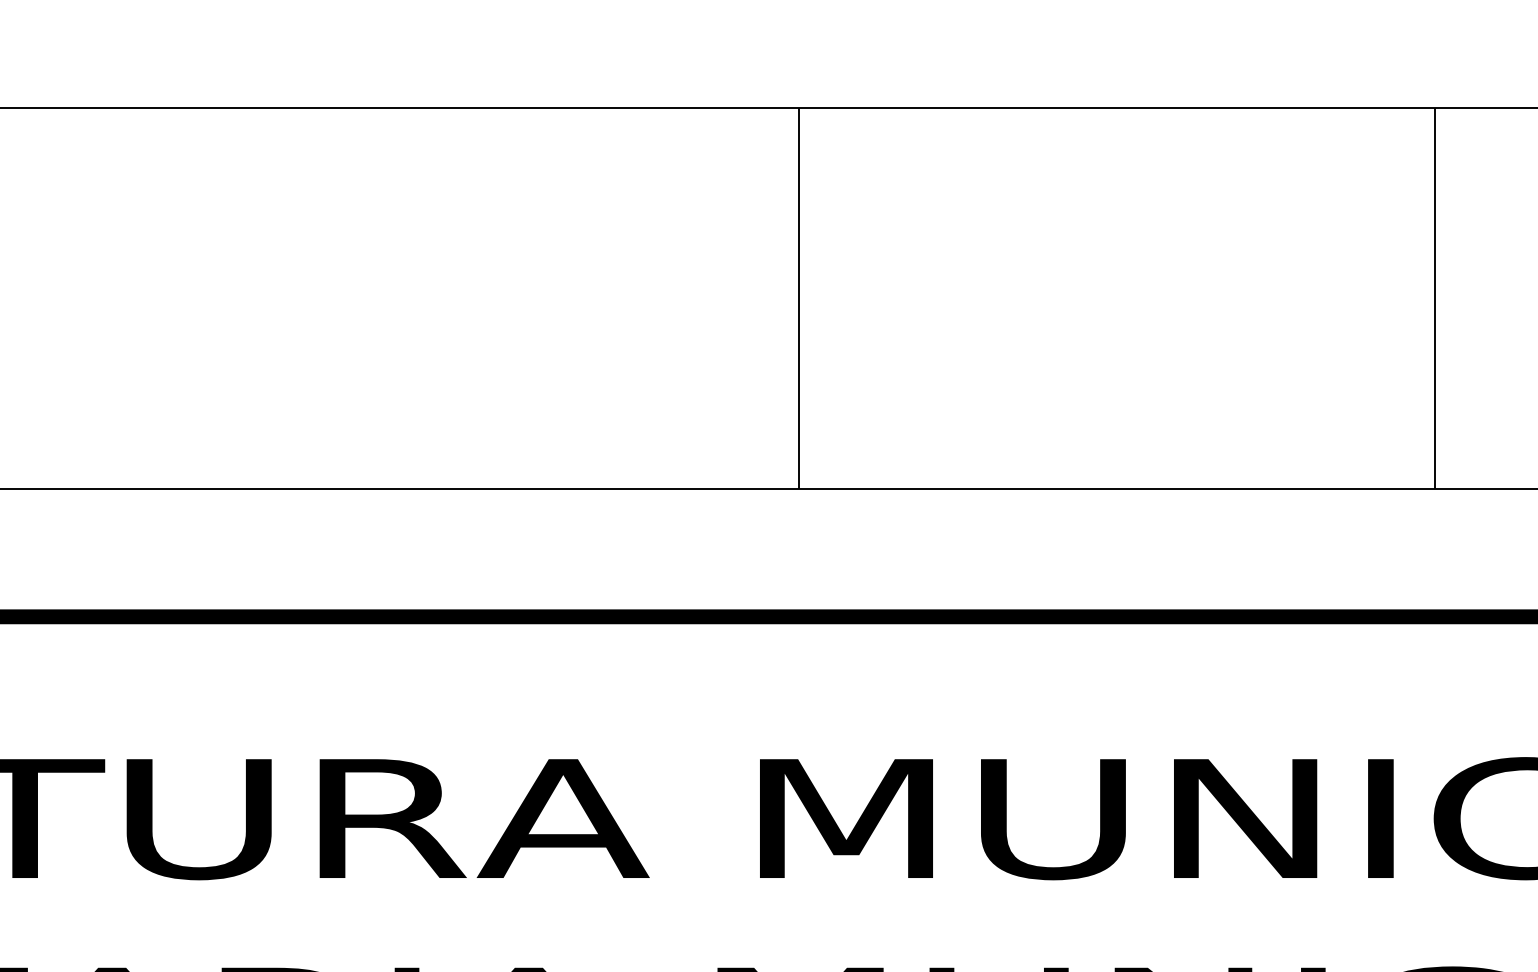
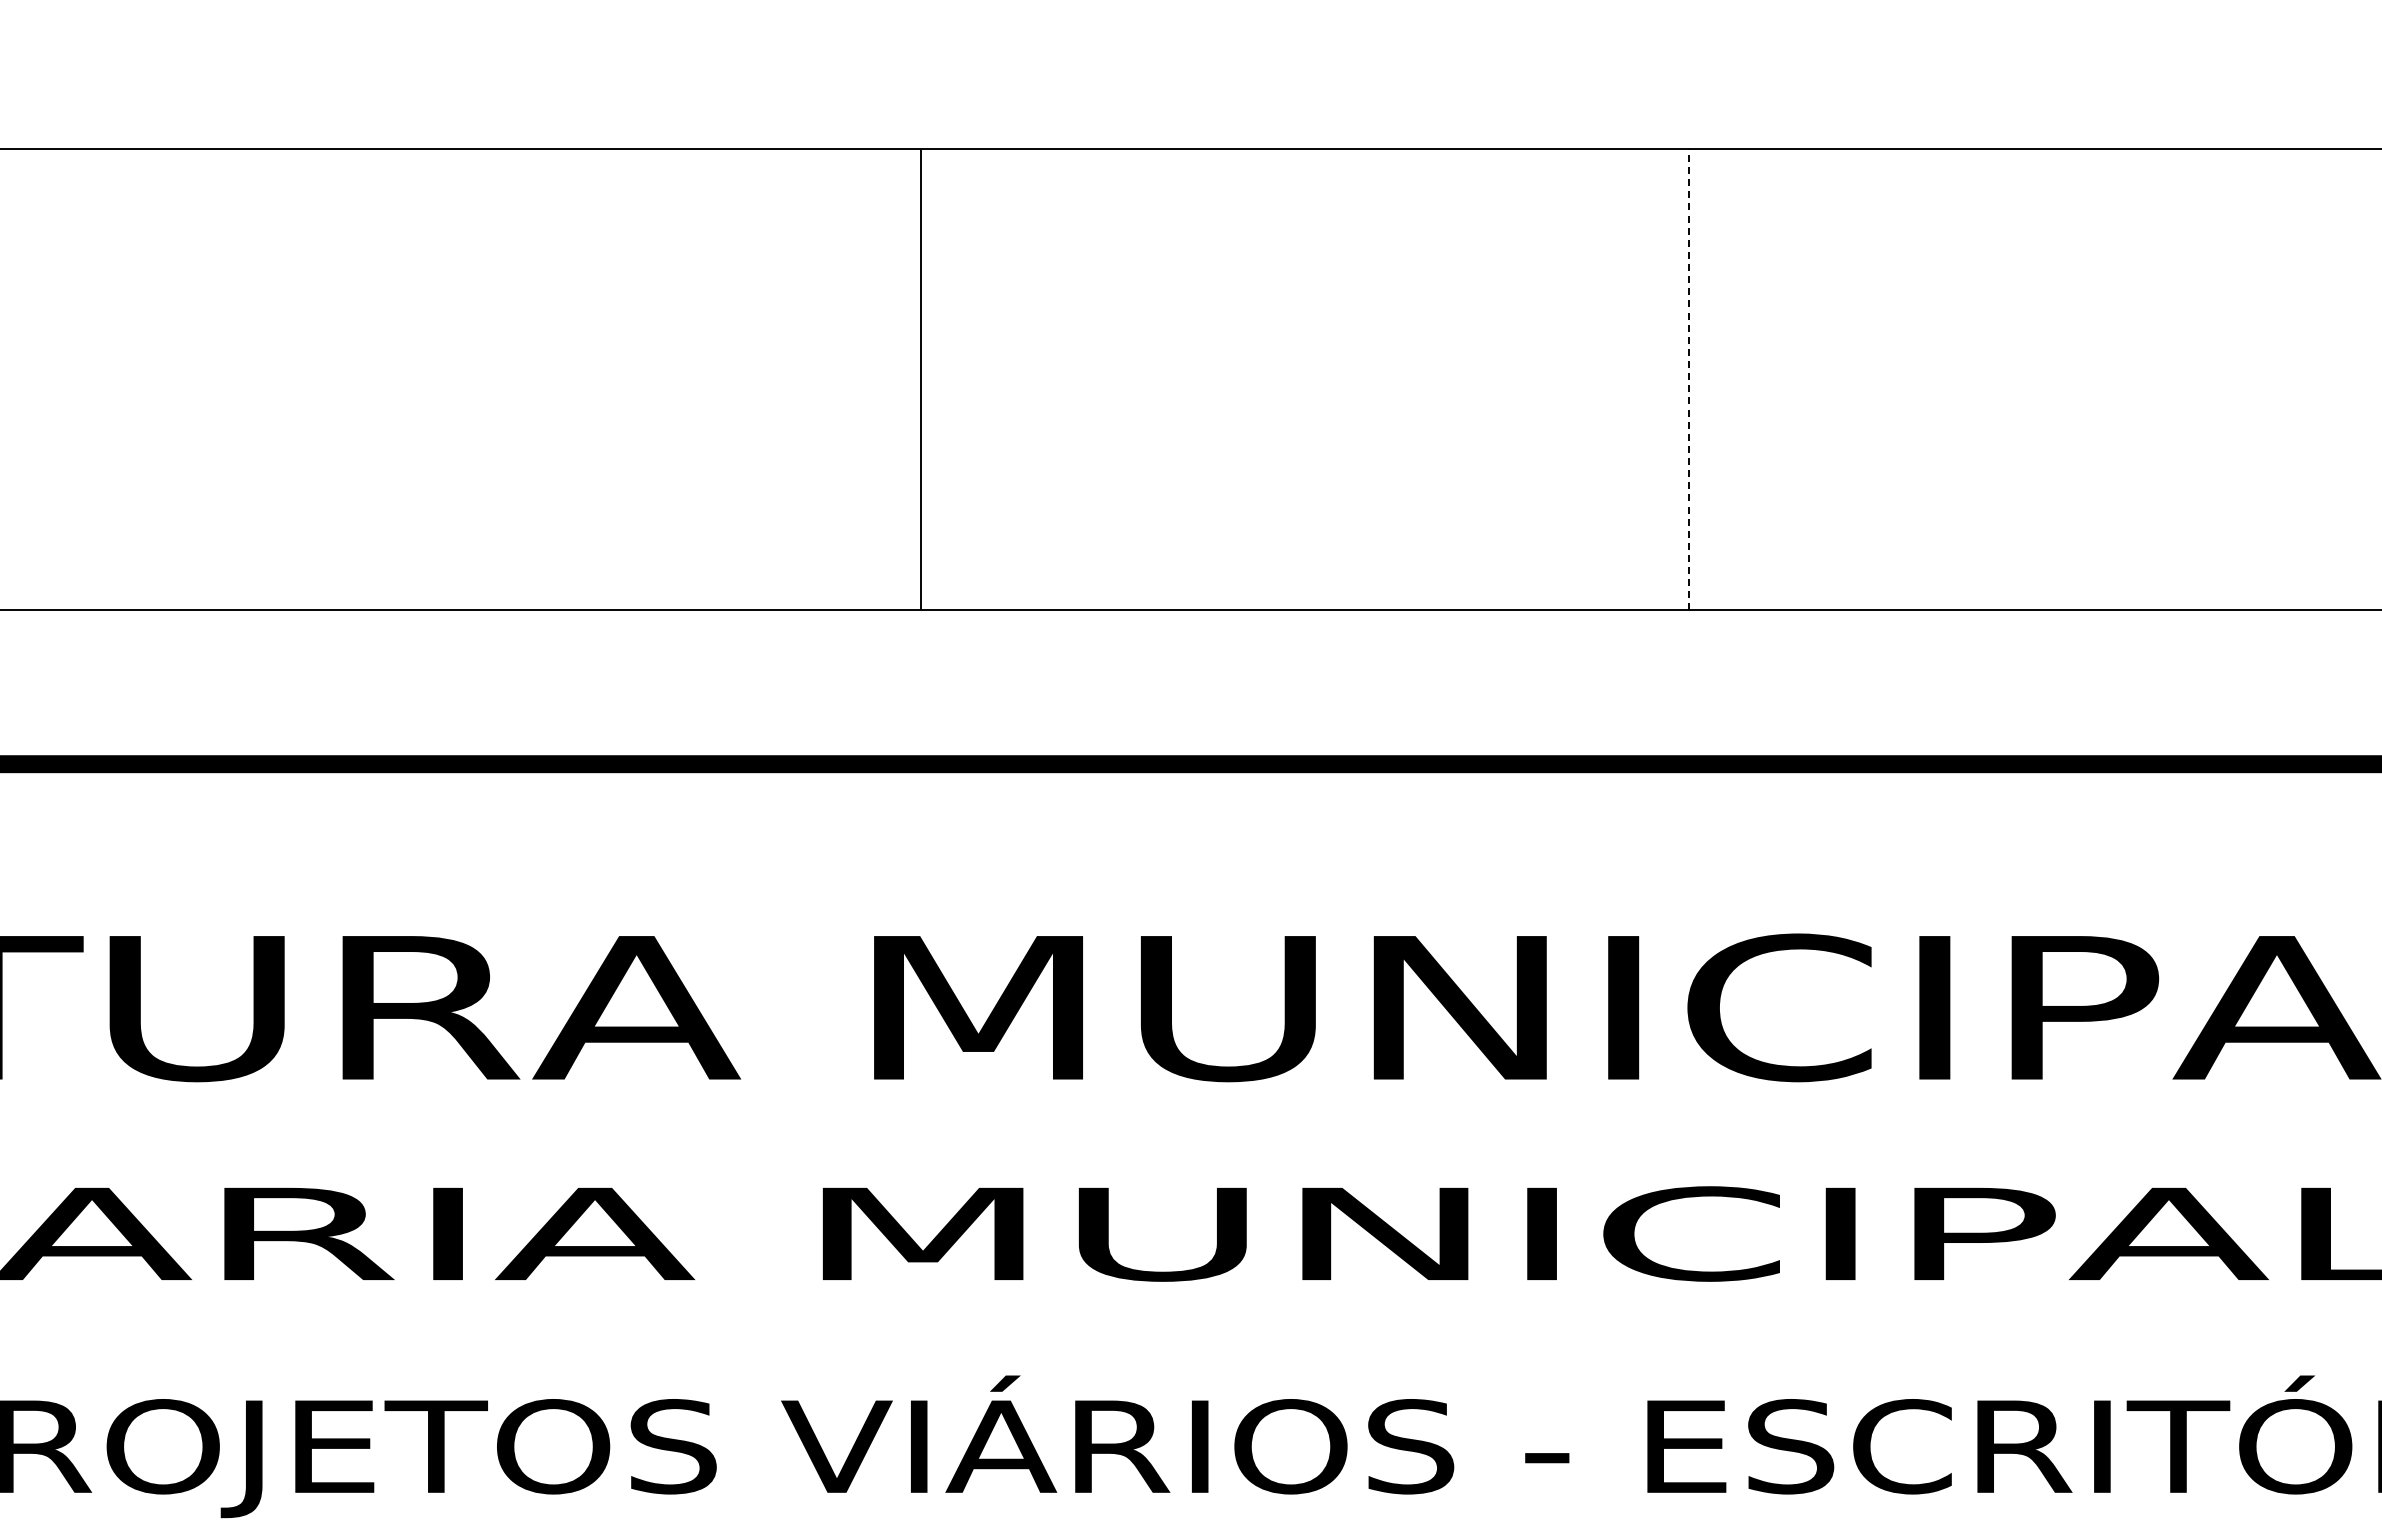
line: (1435, 298) -> (1689, 379), solid -> dashed

